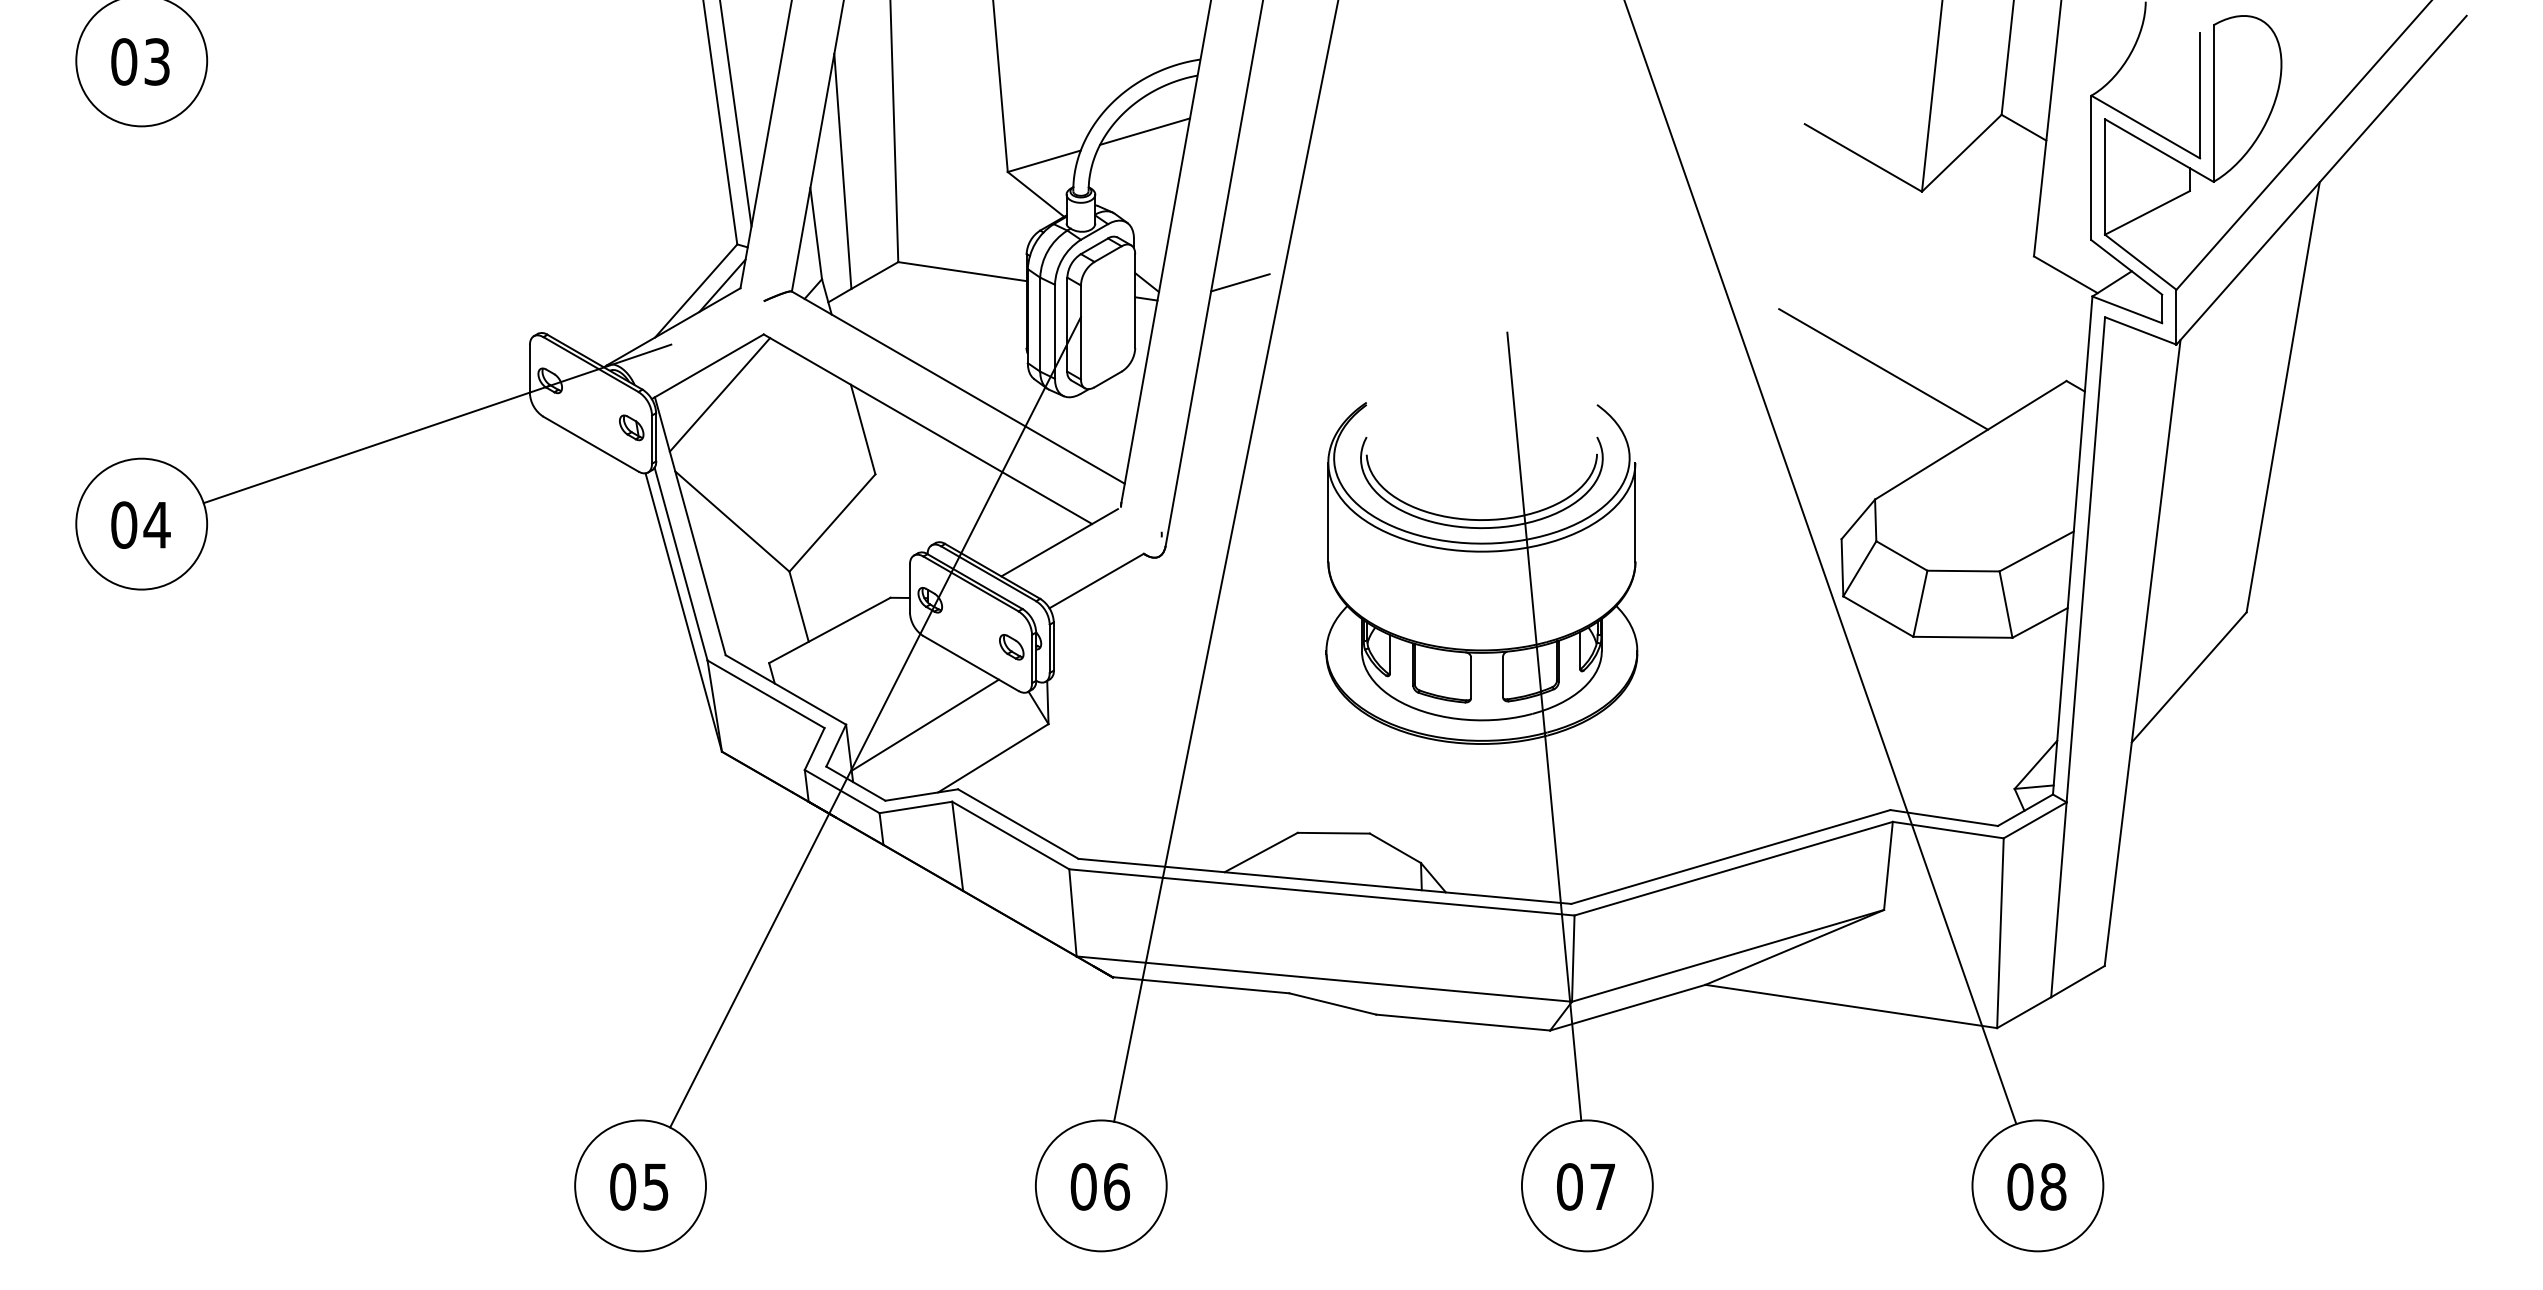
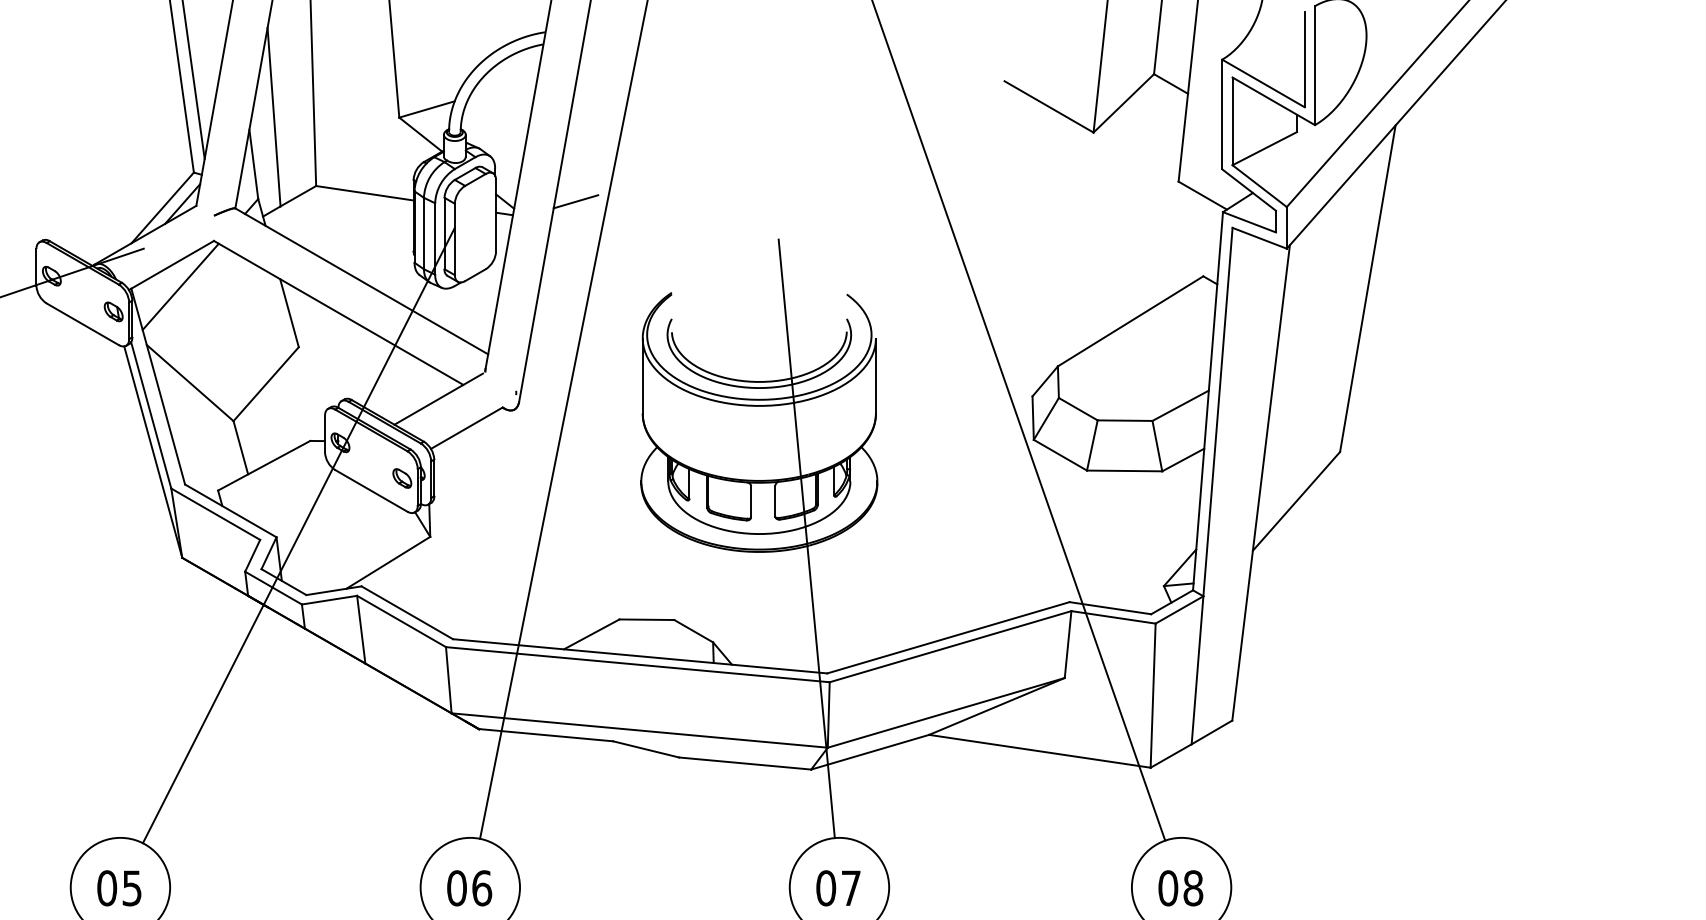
line: (1145, 131) -> (503, 86), removed
line: (1883, 369) -> (1064, 267), removed
line: (924, 724) -> (336, 537), removed

